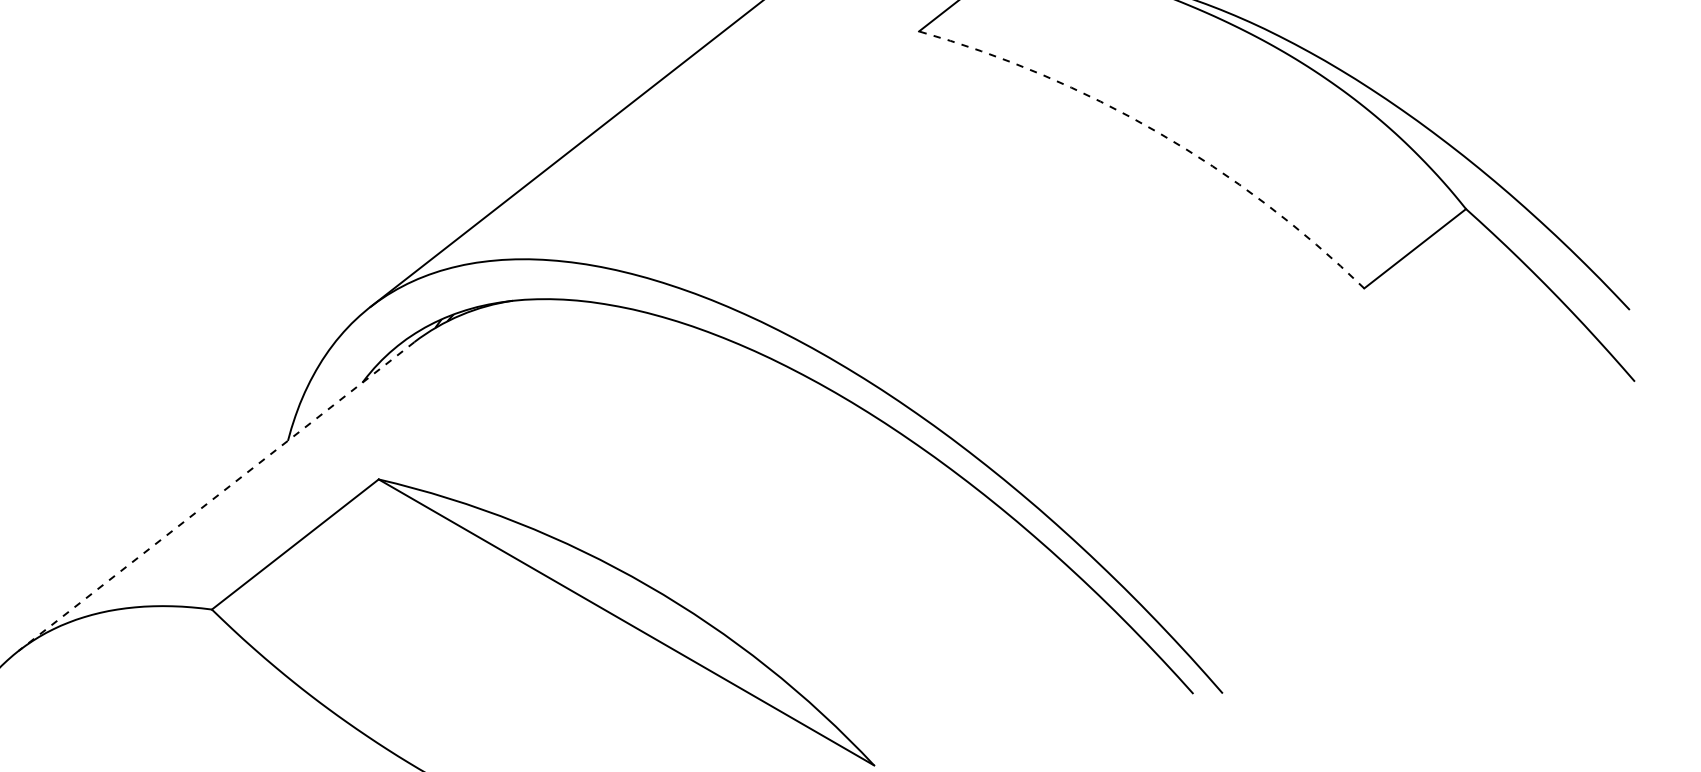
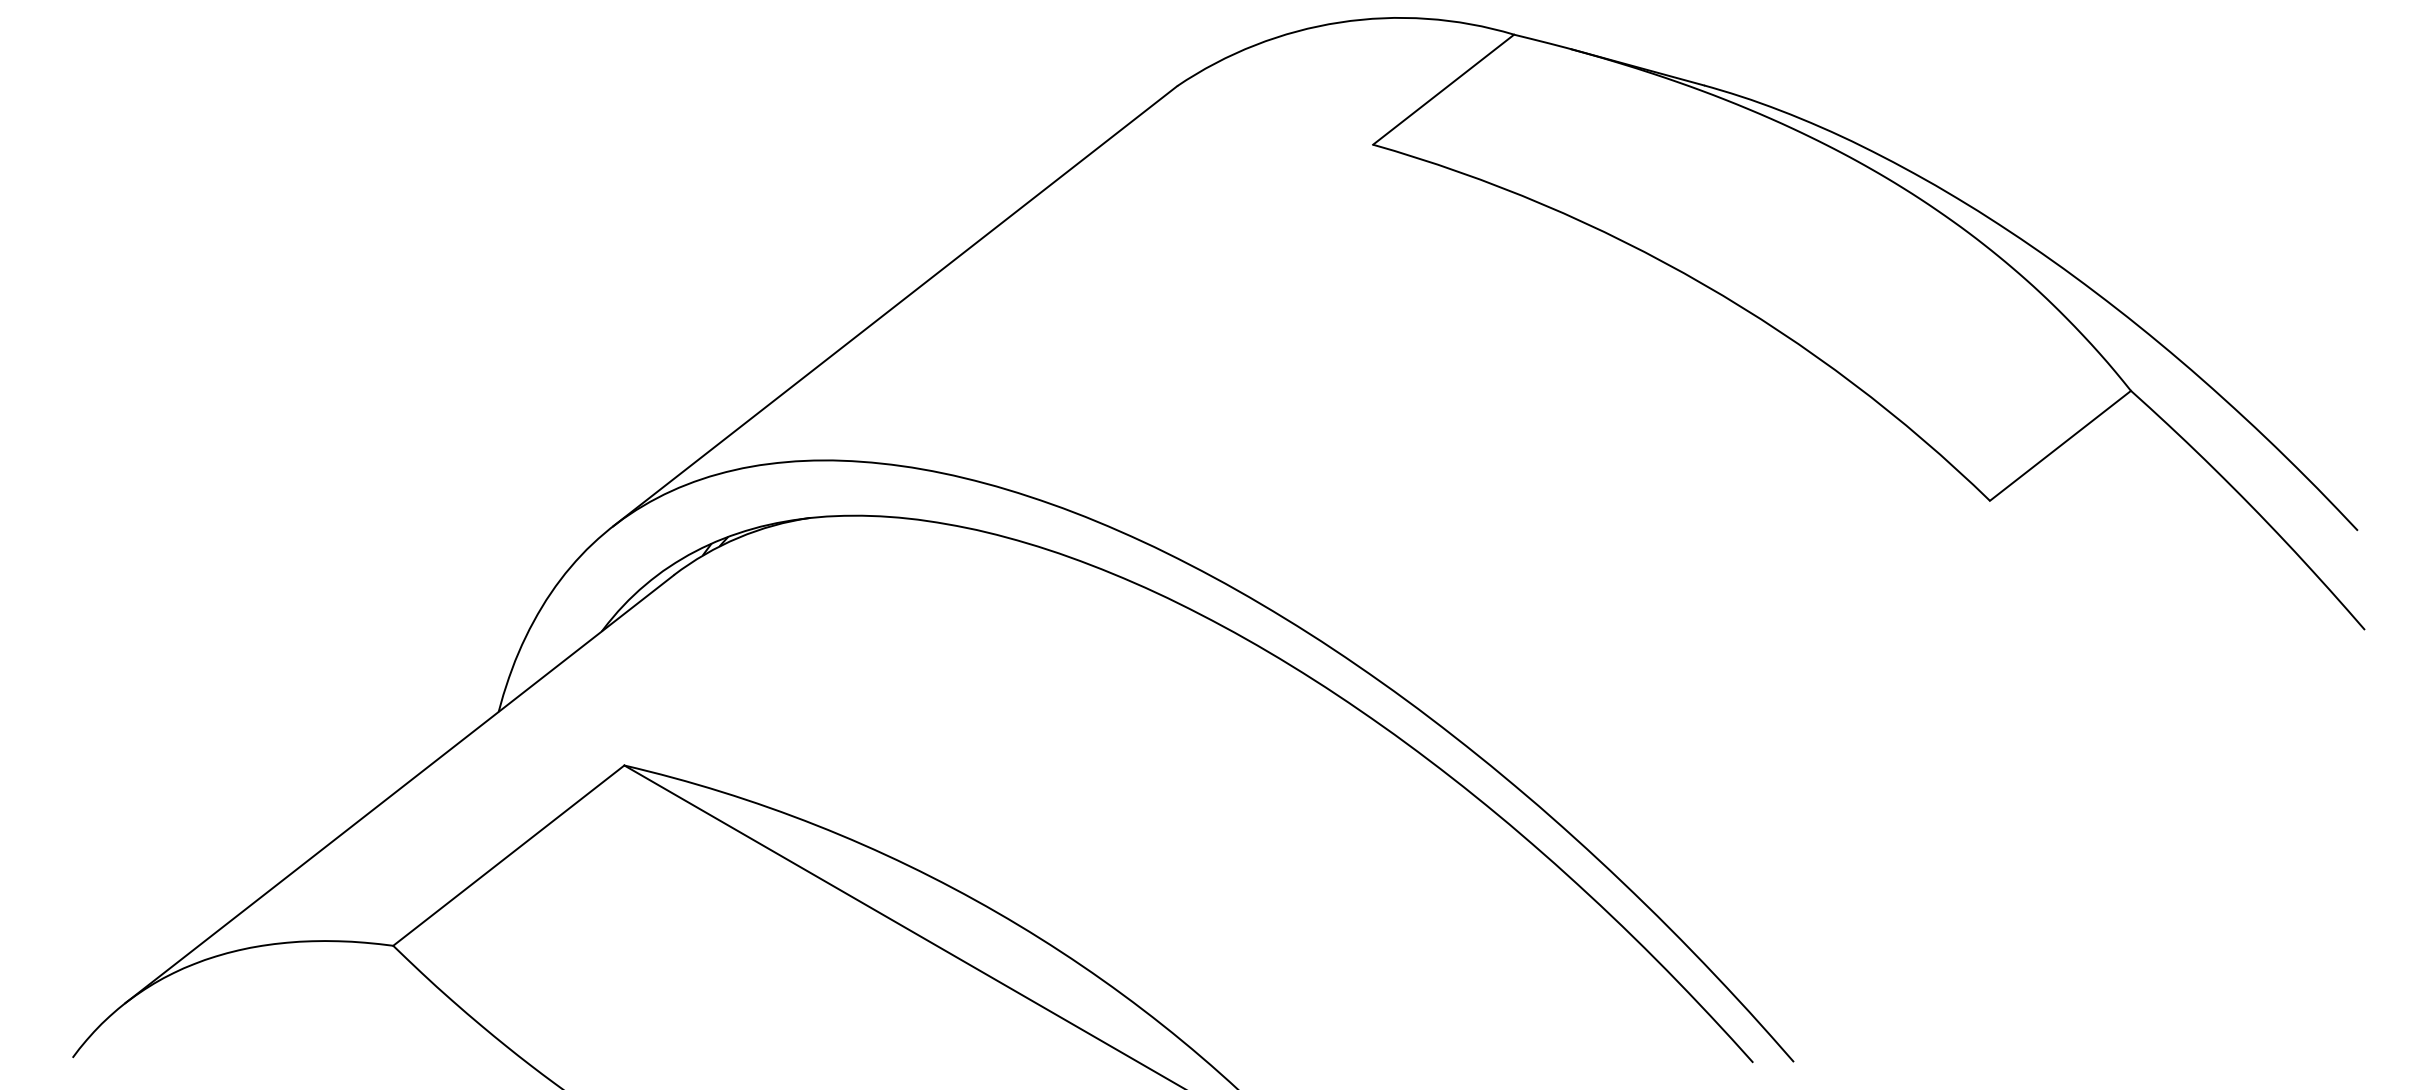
arc: (1157, 132) -> (1703, 284), dashed -> solid
line: (216, 496) -> (399, 789), dashed -> solid

